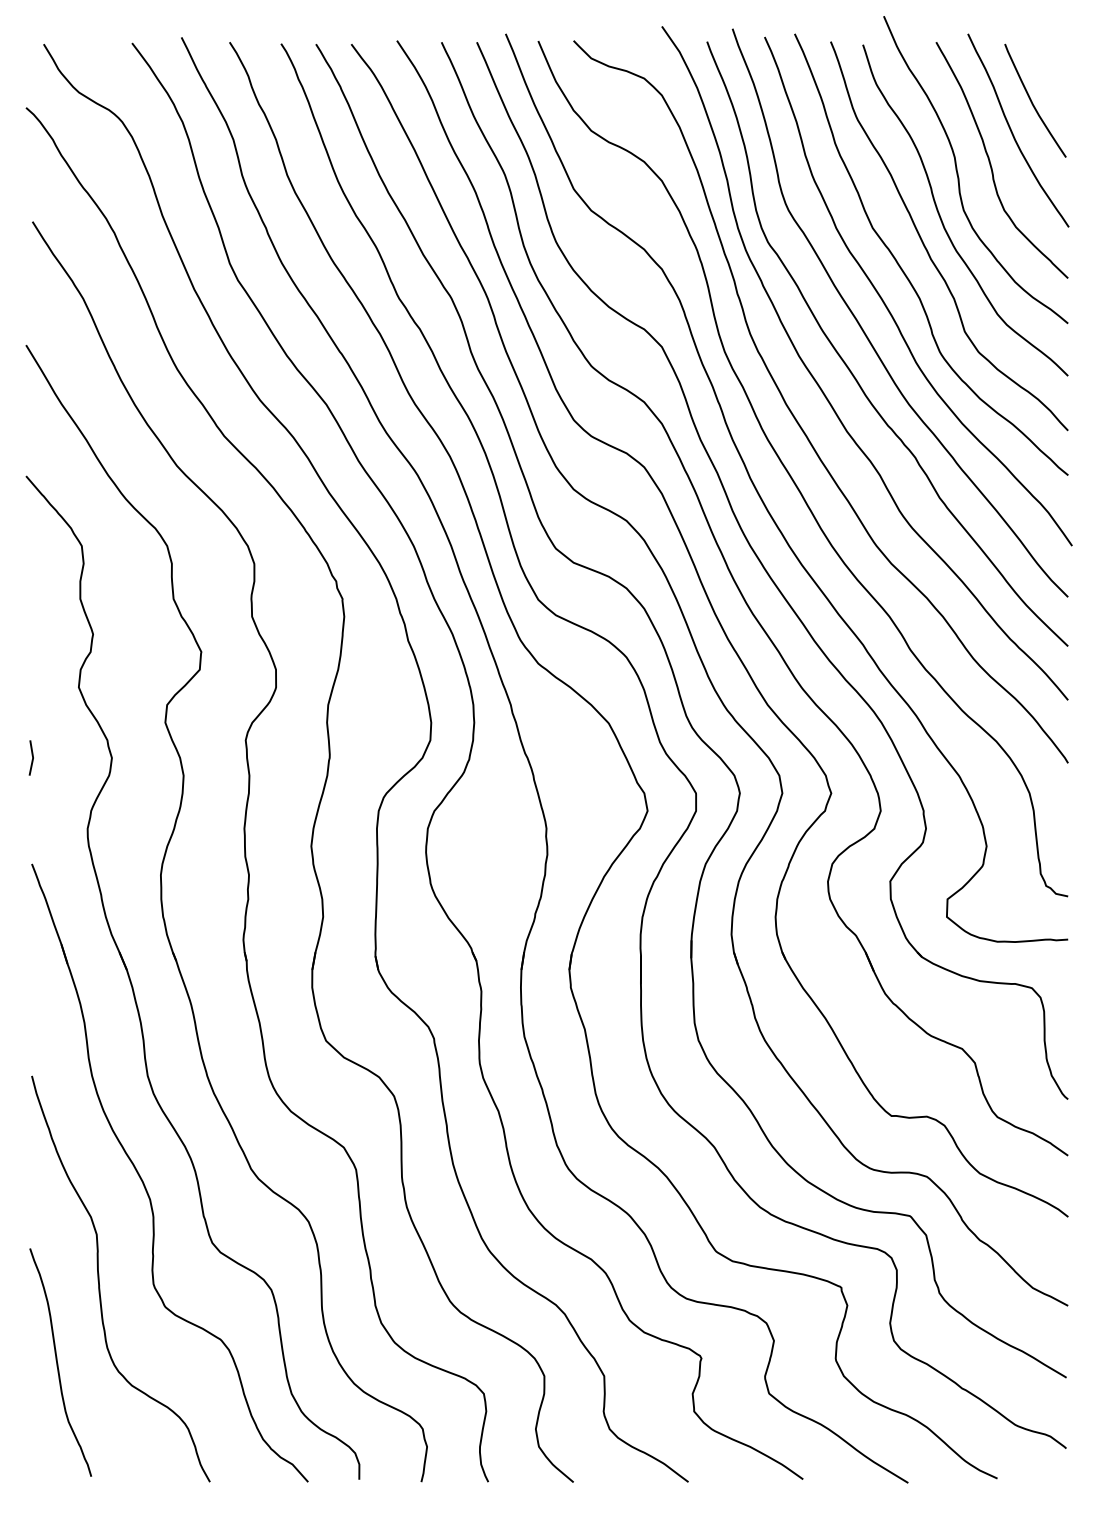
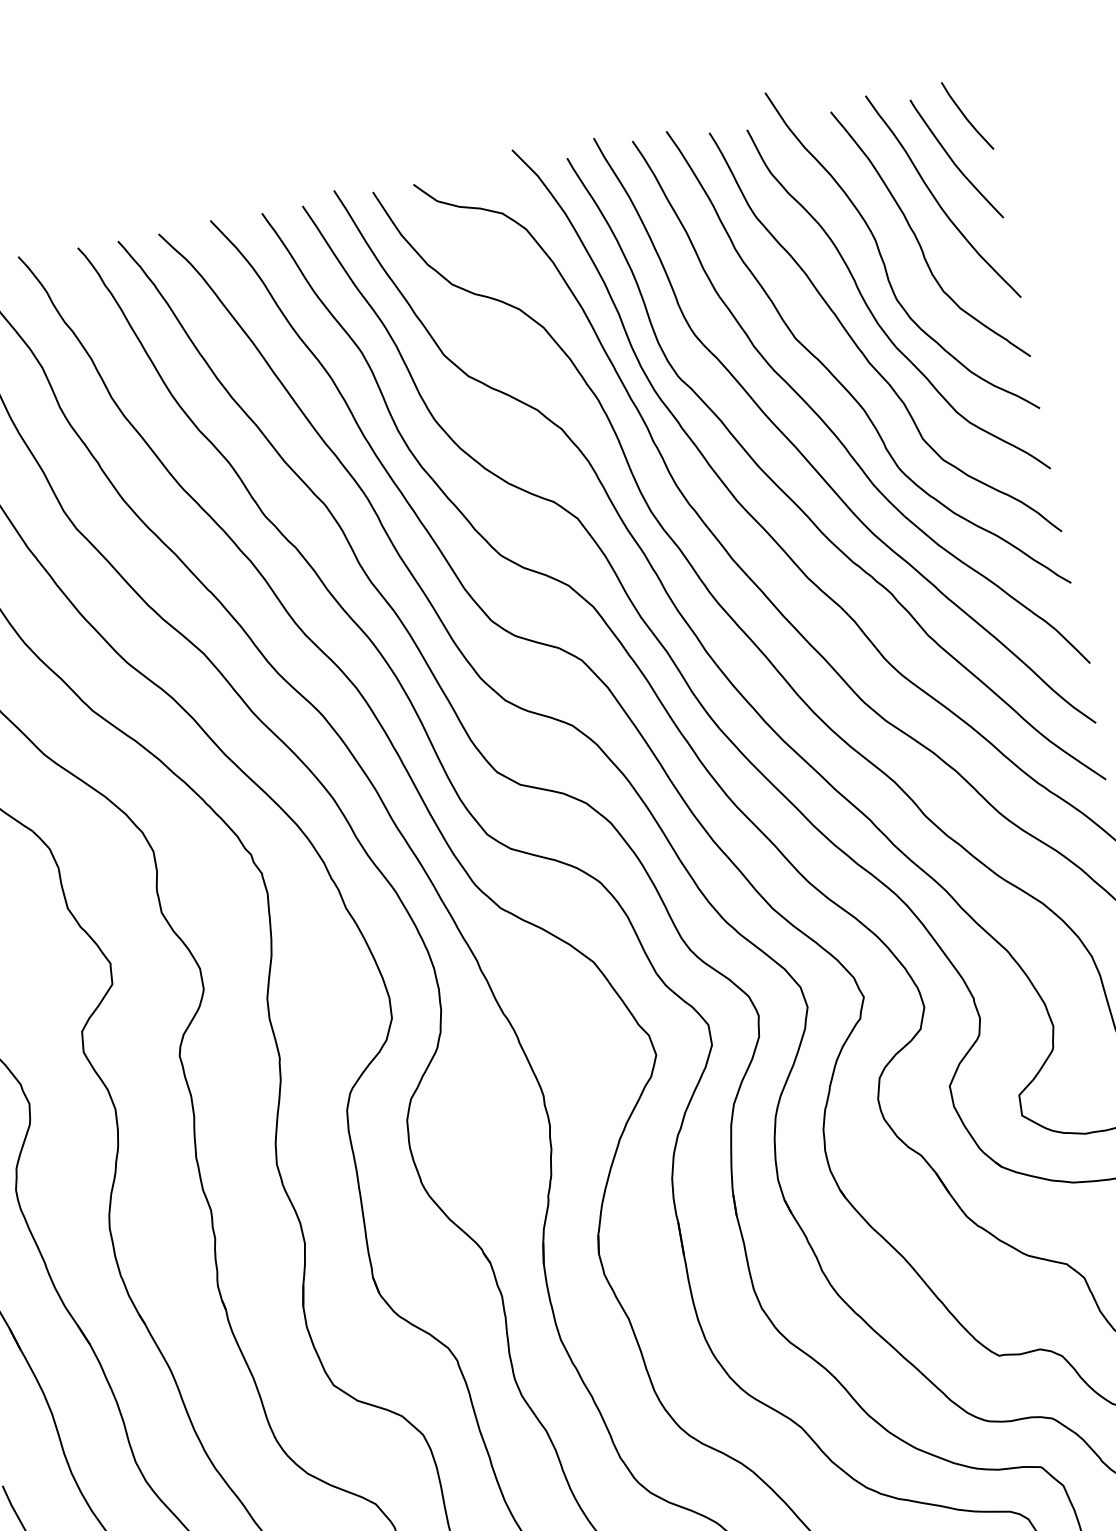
curve: (1049, 65) -> (965, 115), added

